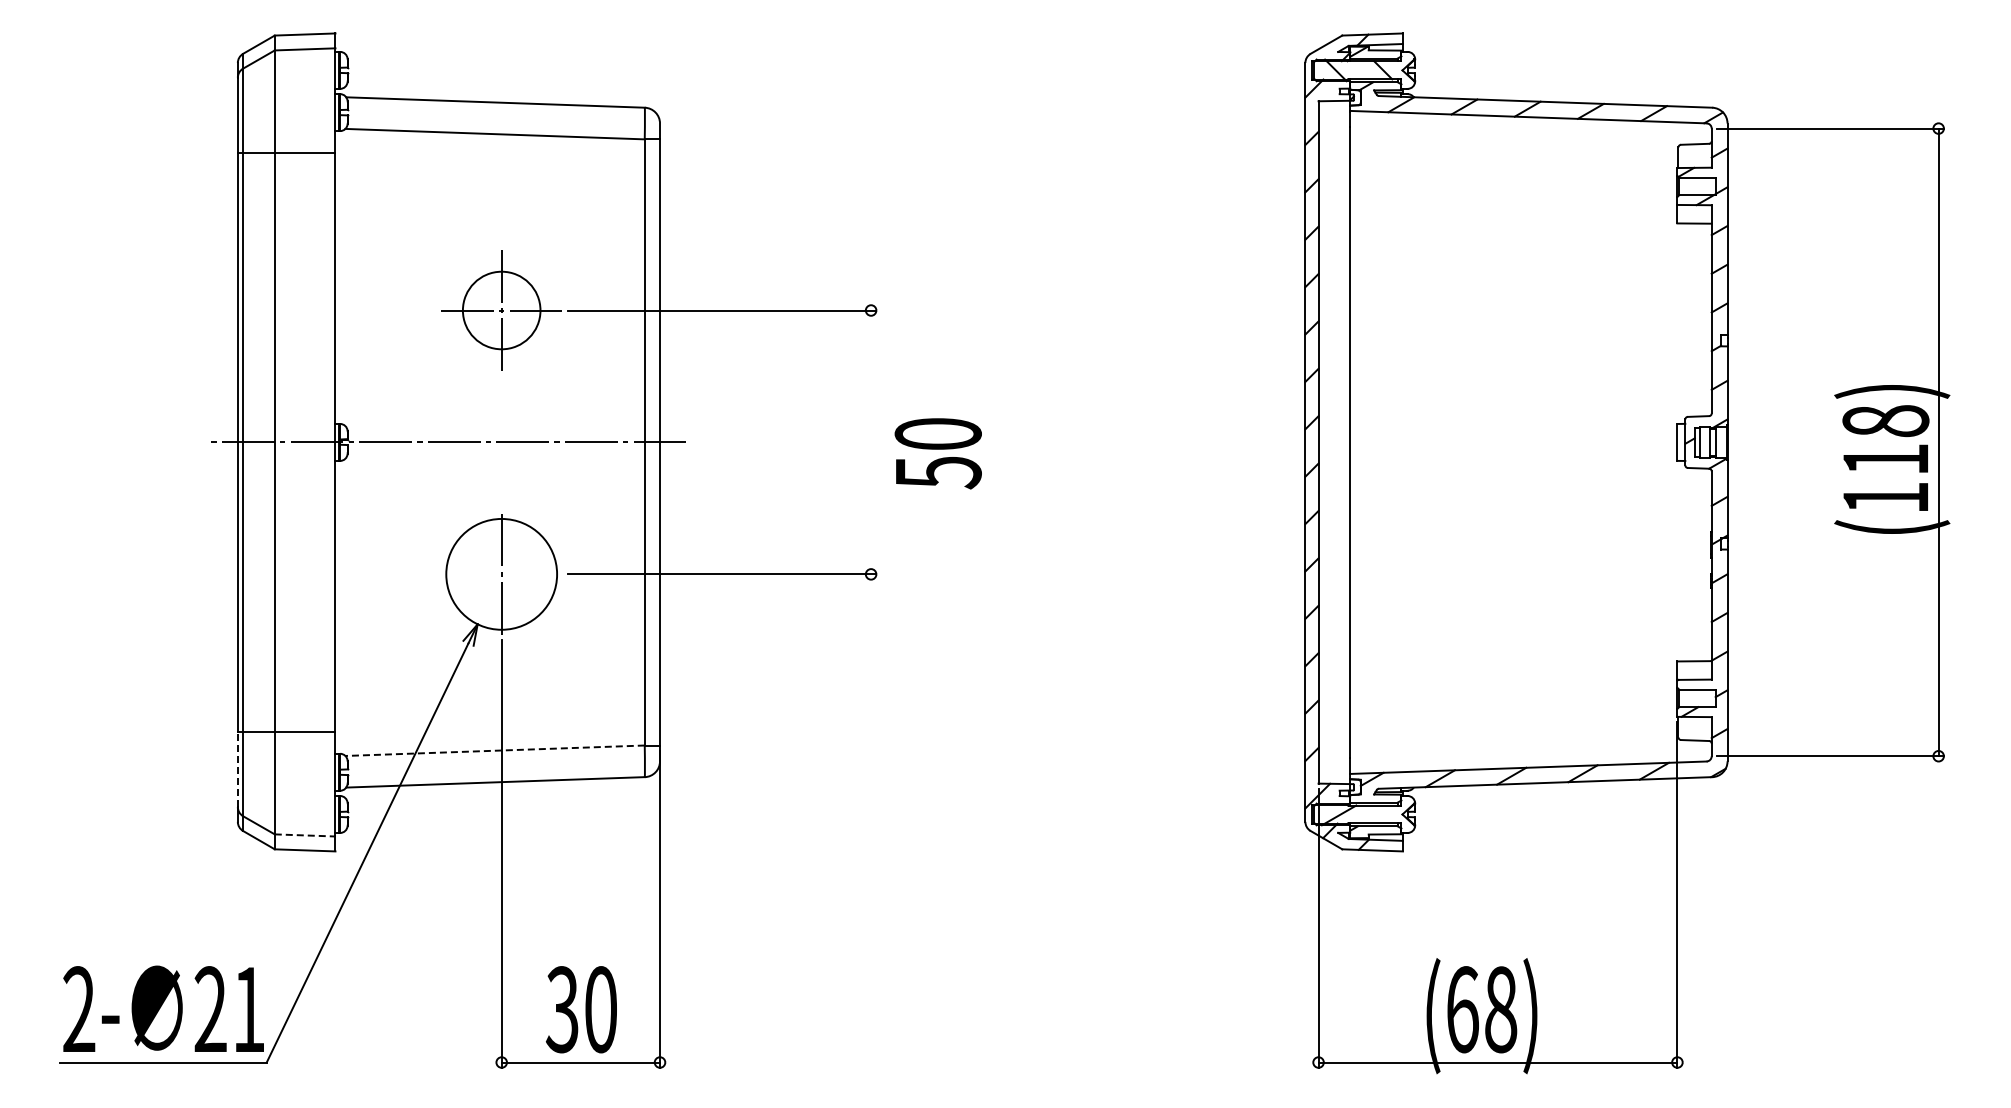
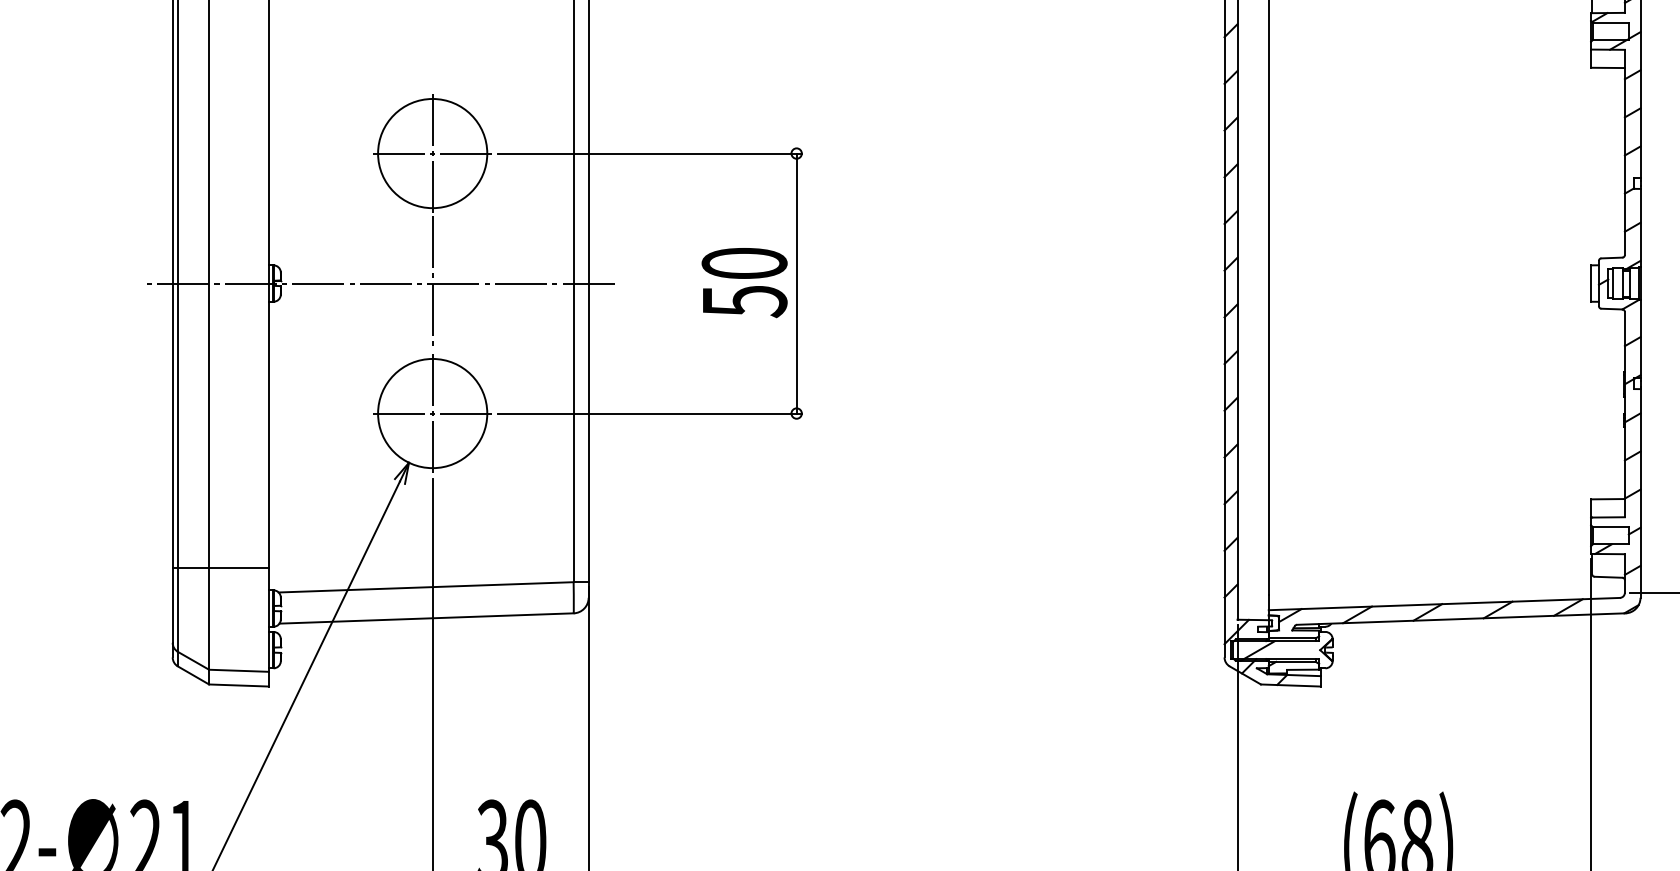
circle: (501, 310) -> (432, 153), size x1.43
line: (501, 442) -> (432, 283), added
line: (871, 442) -> (797, 283), added
text: (937, 453) -> (743, 282), moved
line: (501, 574) -> (432, 413), added
line: (495, 750) -> (426, 587), dashed -> solid
line: (237, 769) -> (172, 605), dashed -> solid
line: (305, 835) -> (239, 670), dashed -> solid

